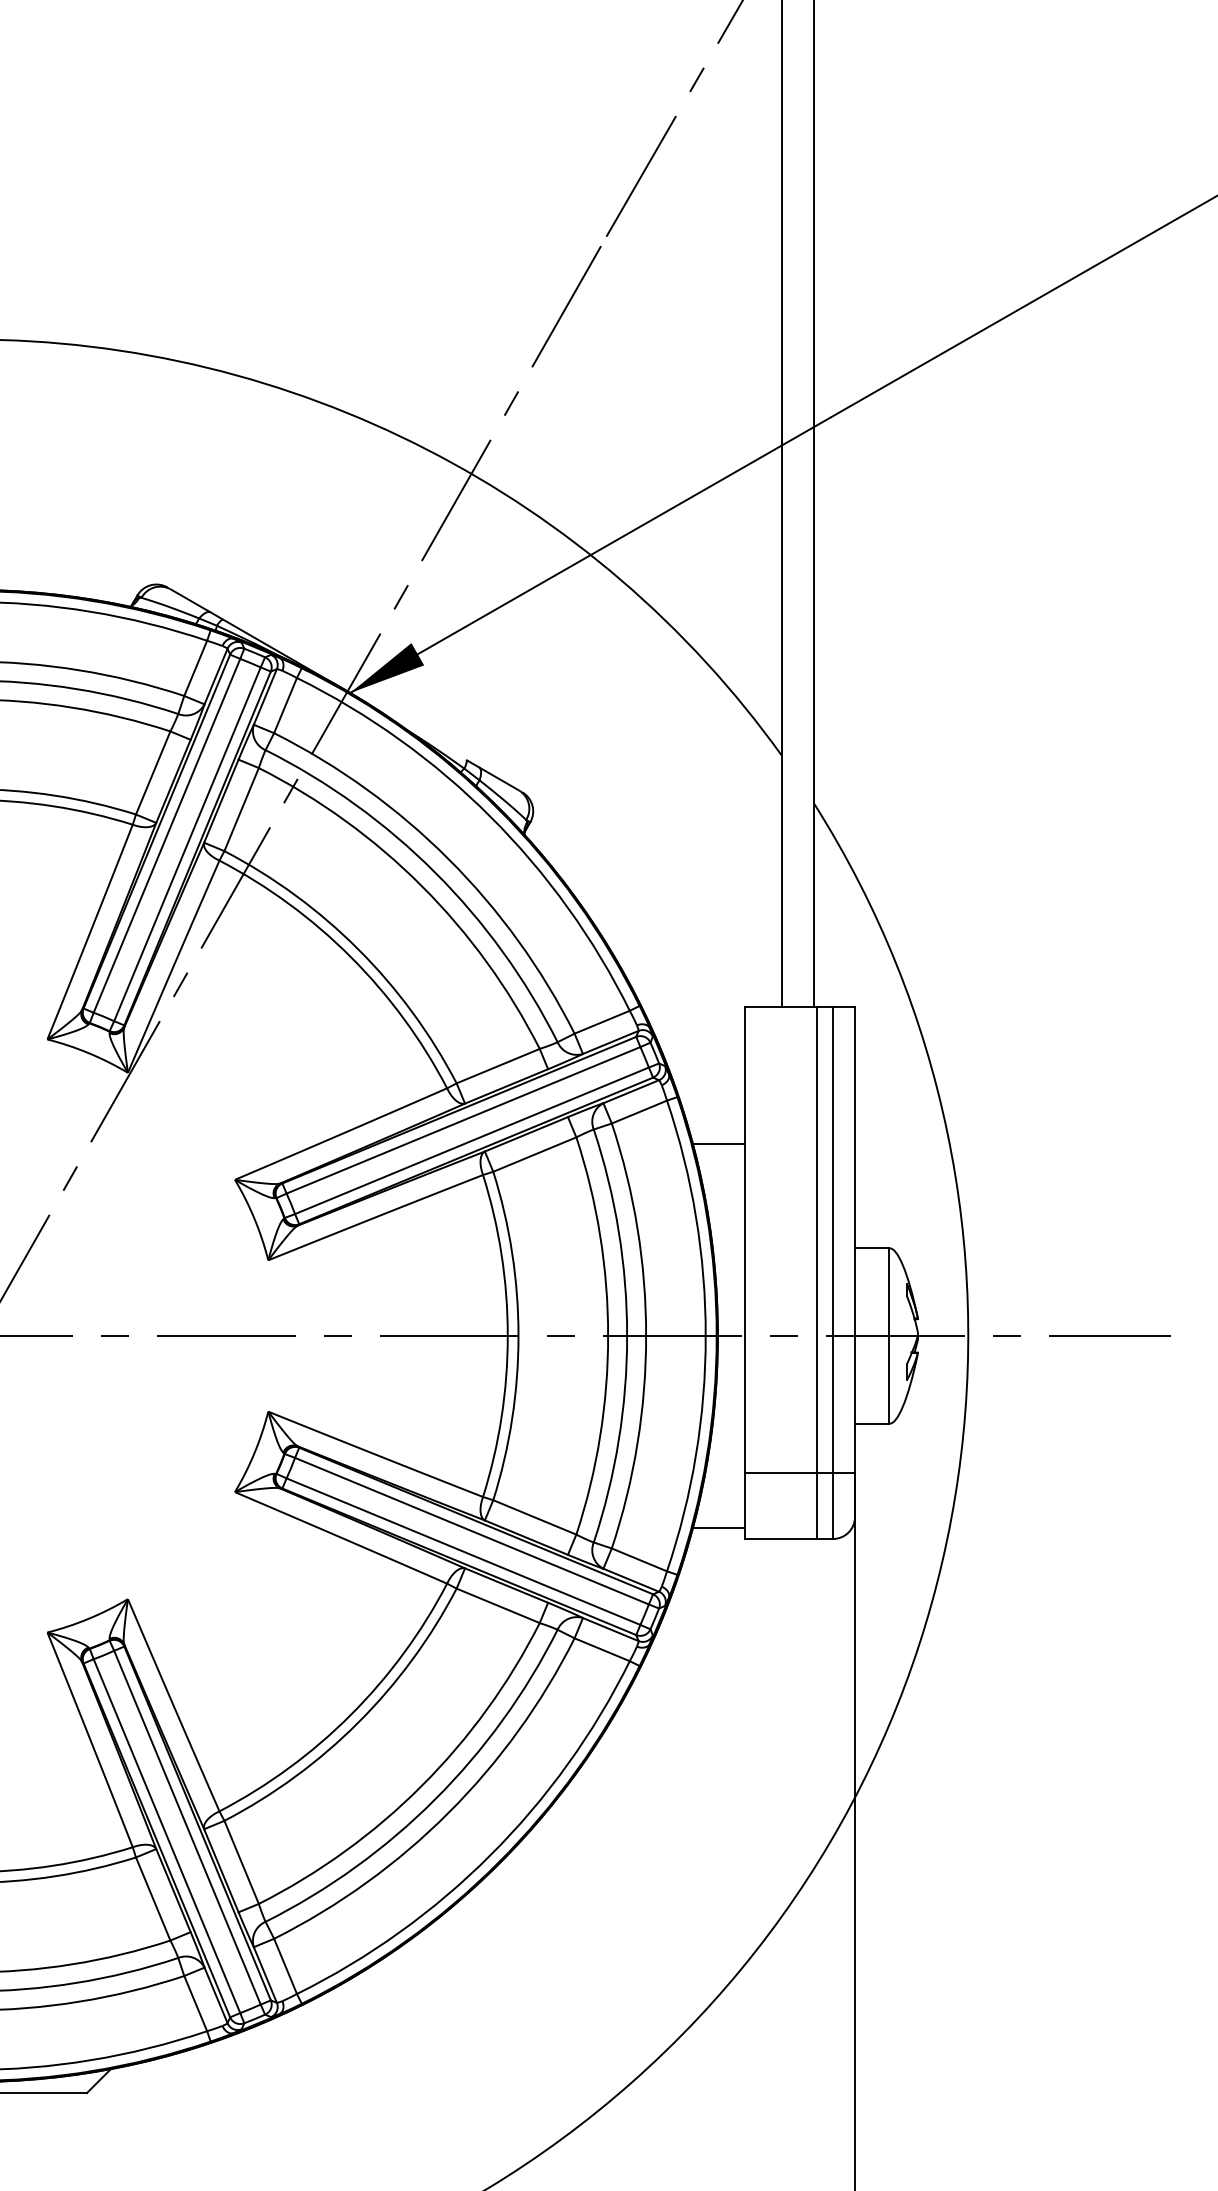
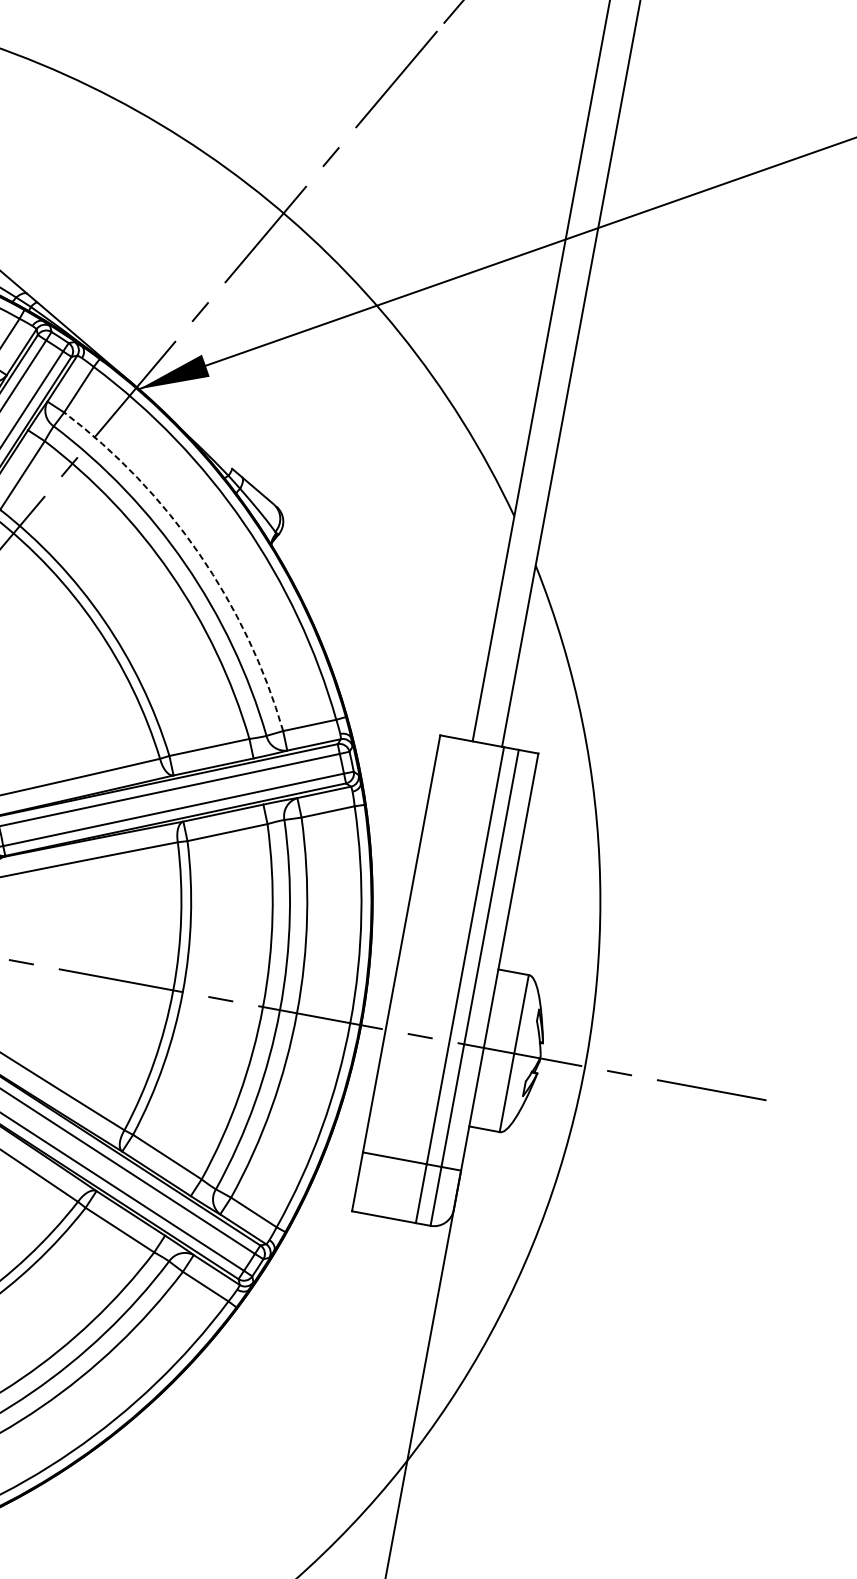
arc: (448, 859) -> (199, 554), solid -> dashed
line: (718, 1143) -> (393, 853), removed
line: (718, 1528) -> (329, 1197), removed

